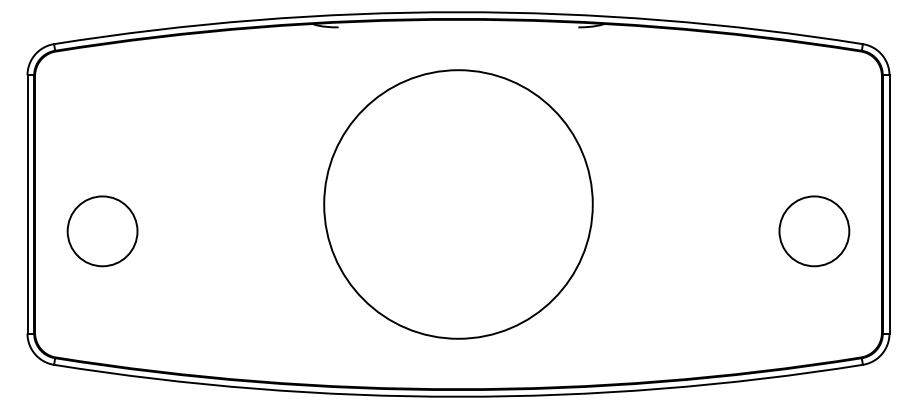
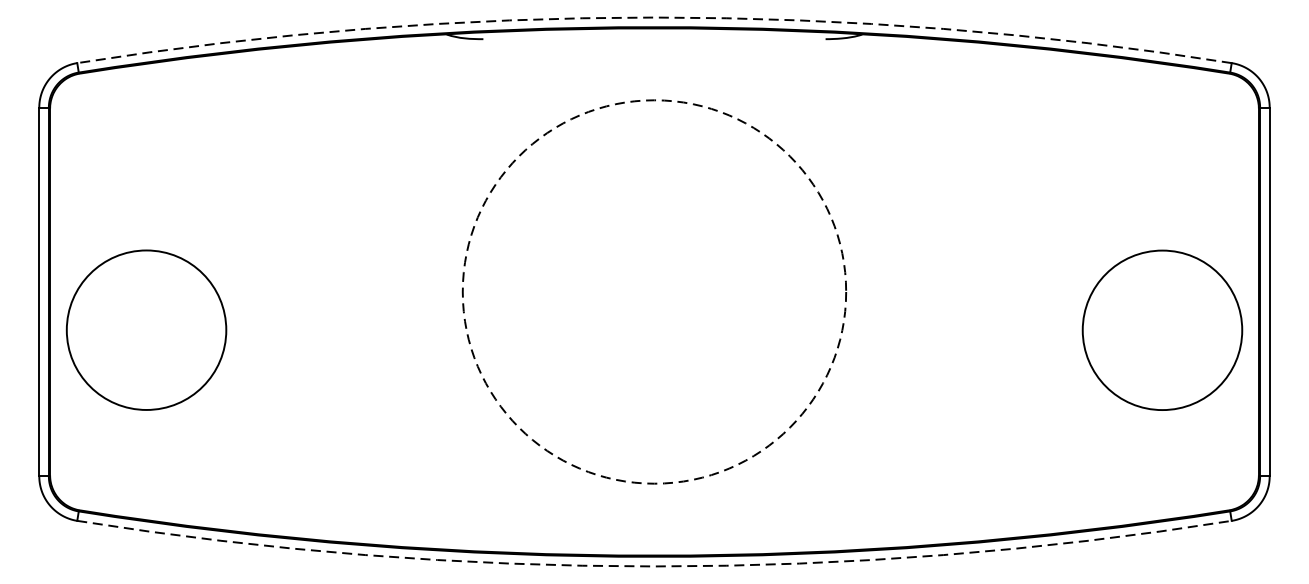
arc: (458, 12) -> (654, 17), solid -> dashed
circle: (458, 204) -> (654, 292), solid -> dashed
circle: (102, 231) -> (146, 330), size x1.6
circle: (814, 231) -> (1162, 330), size x1.6
arc: (458, 396) -> (654, 566), solid -> dashed

